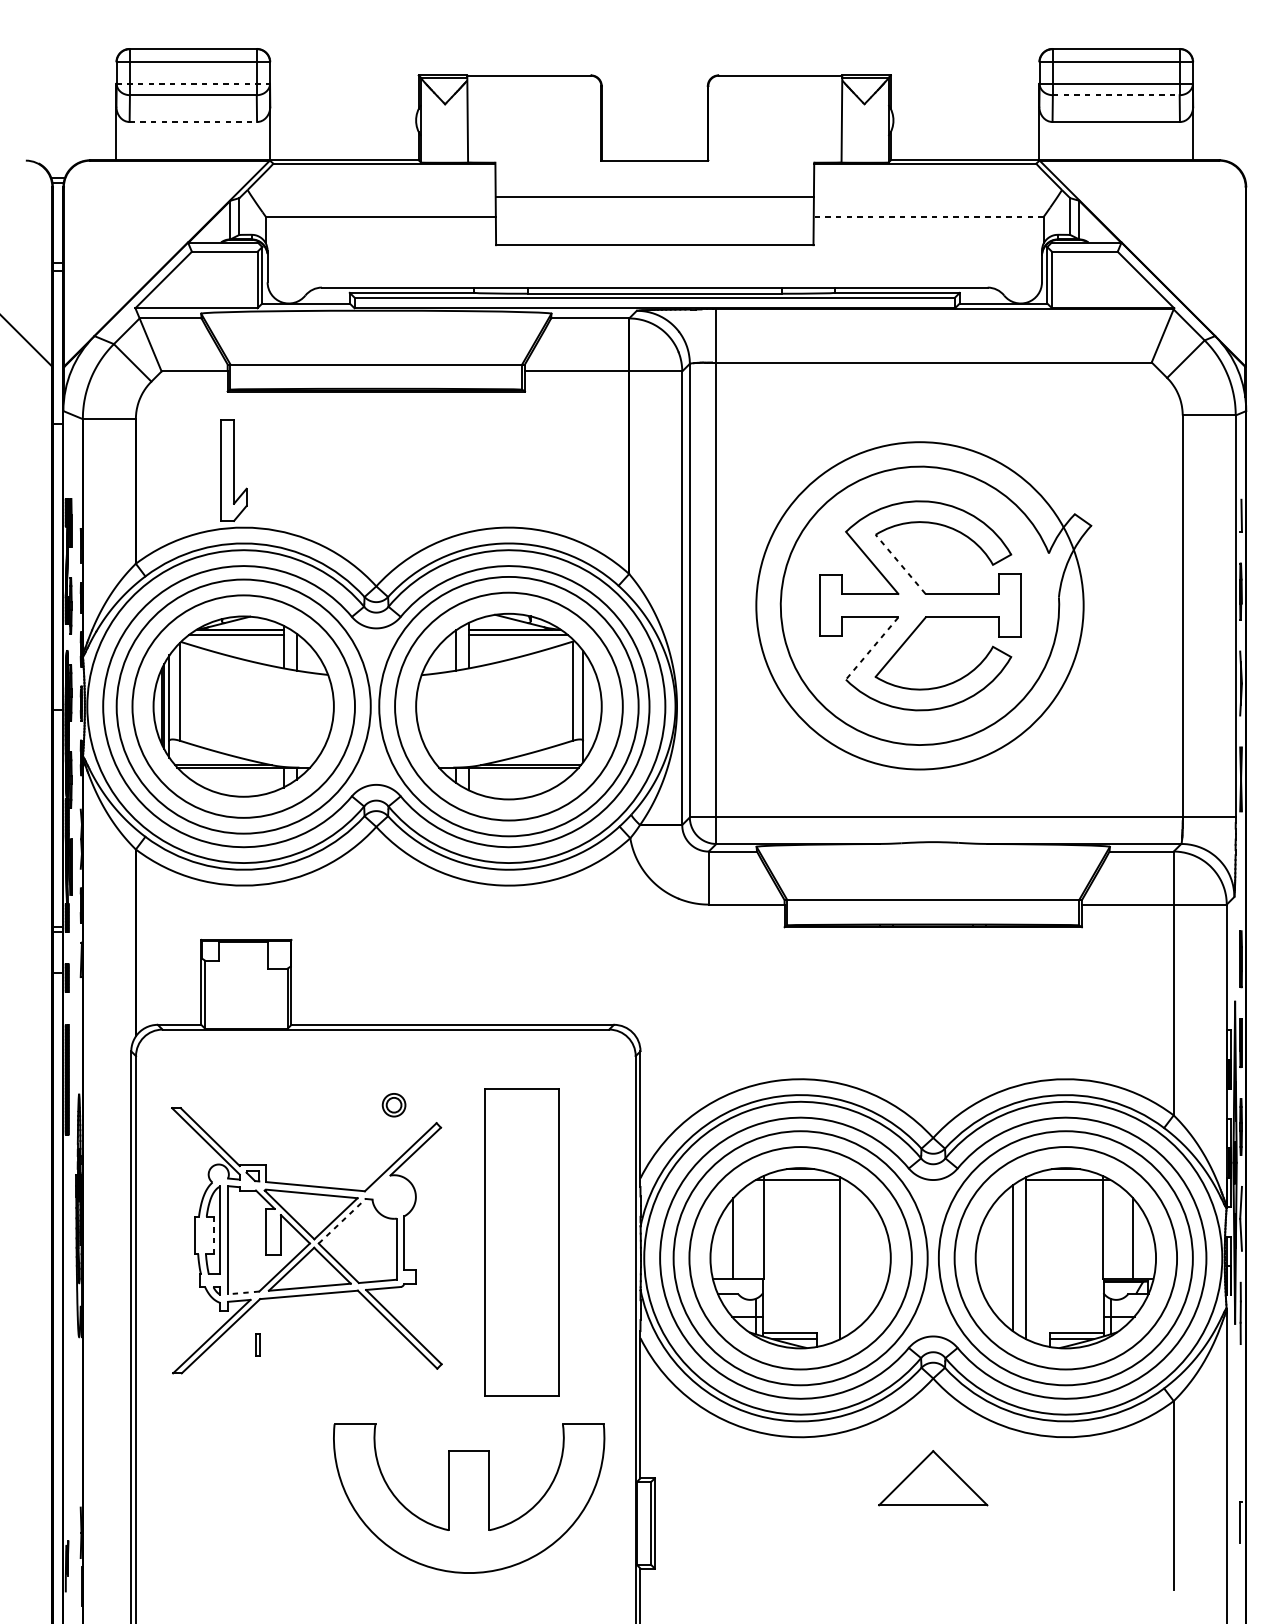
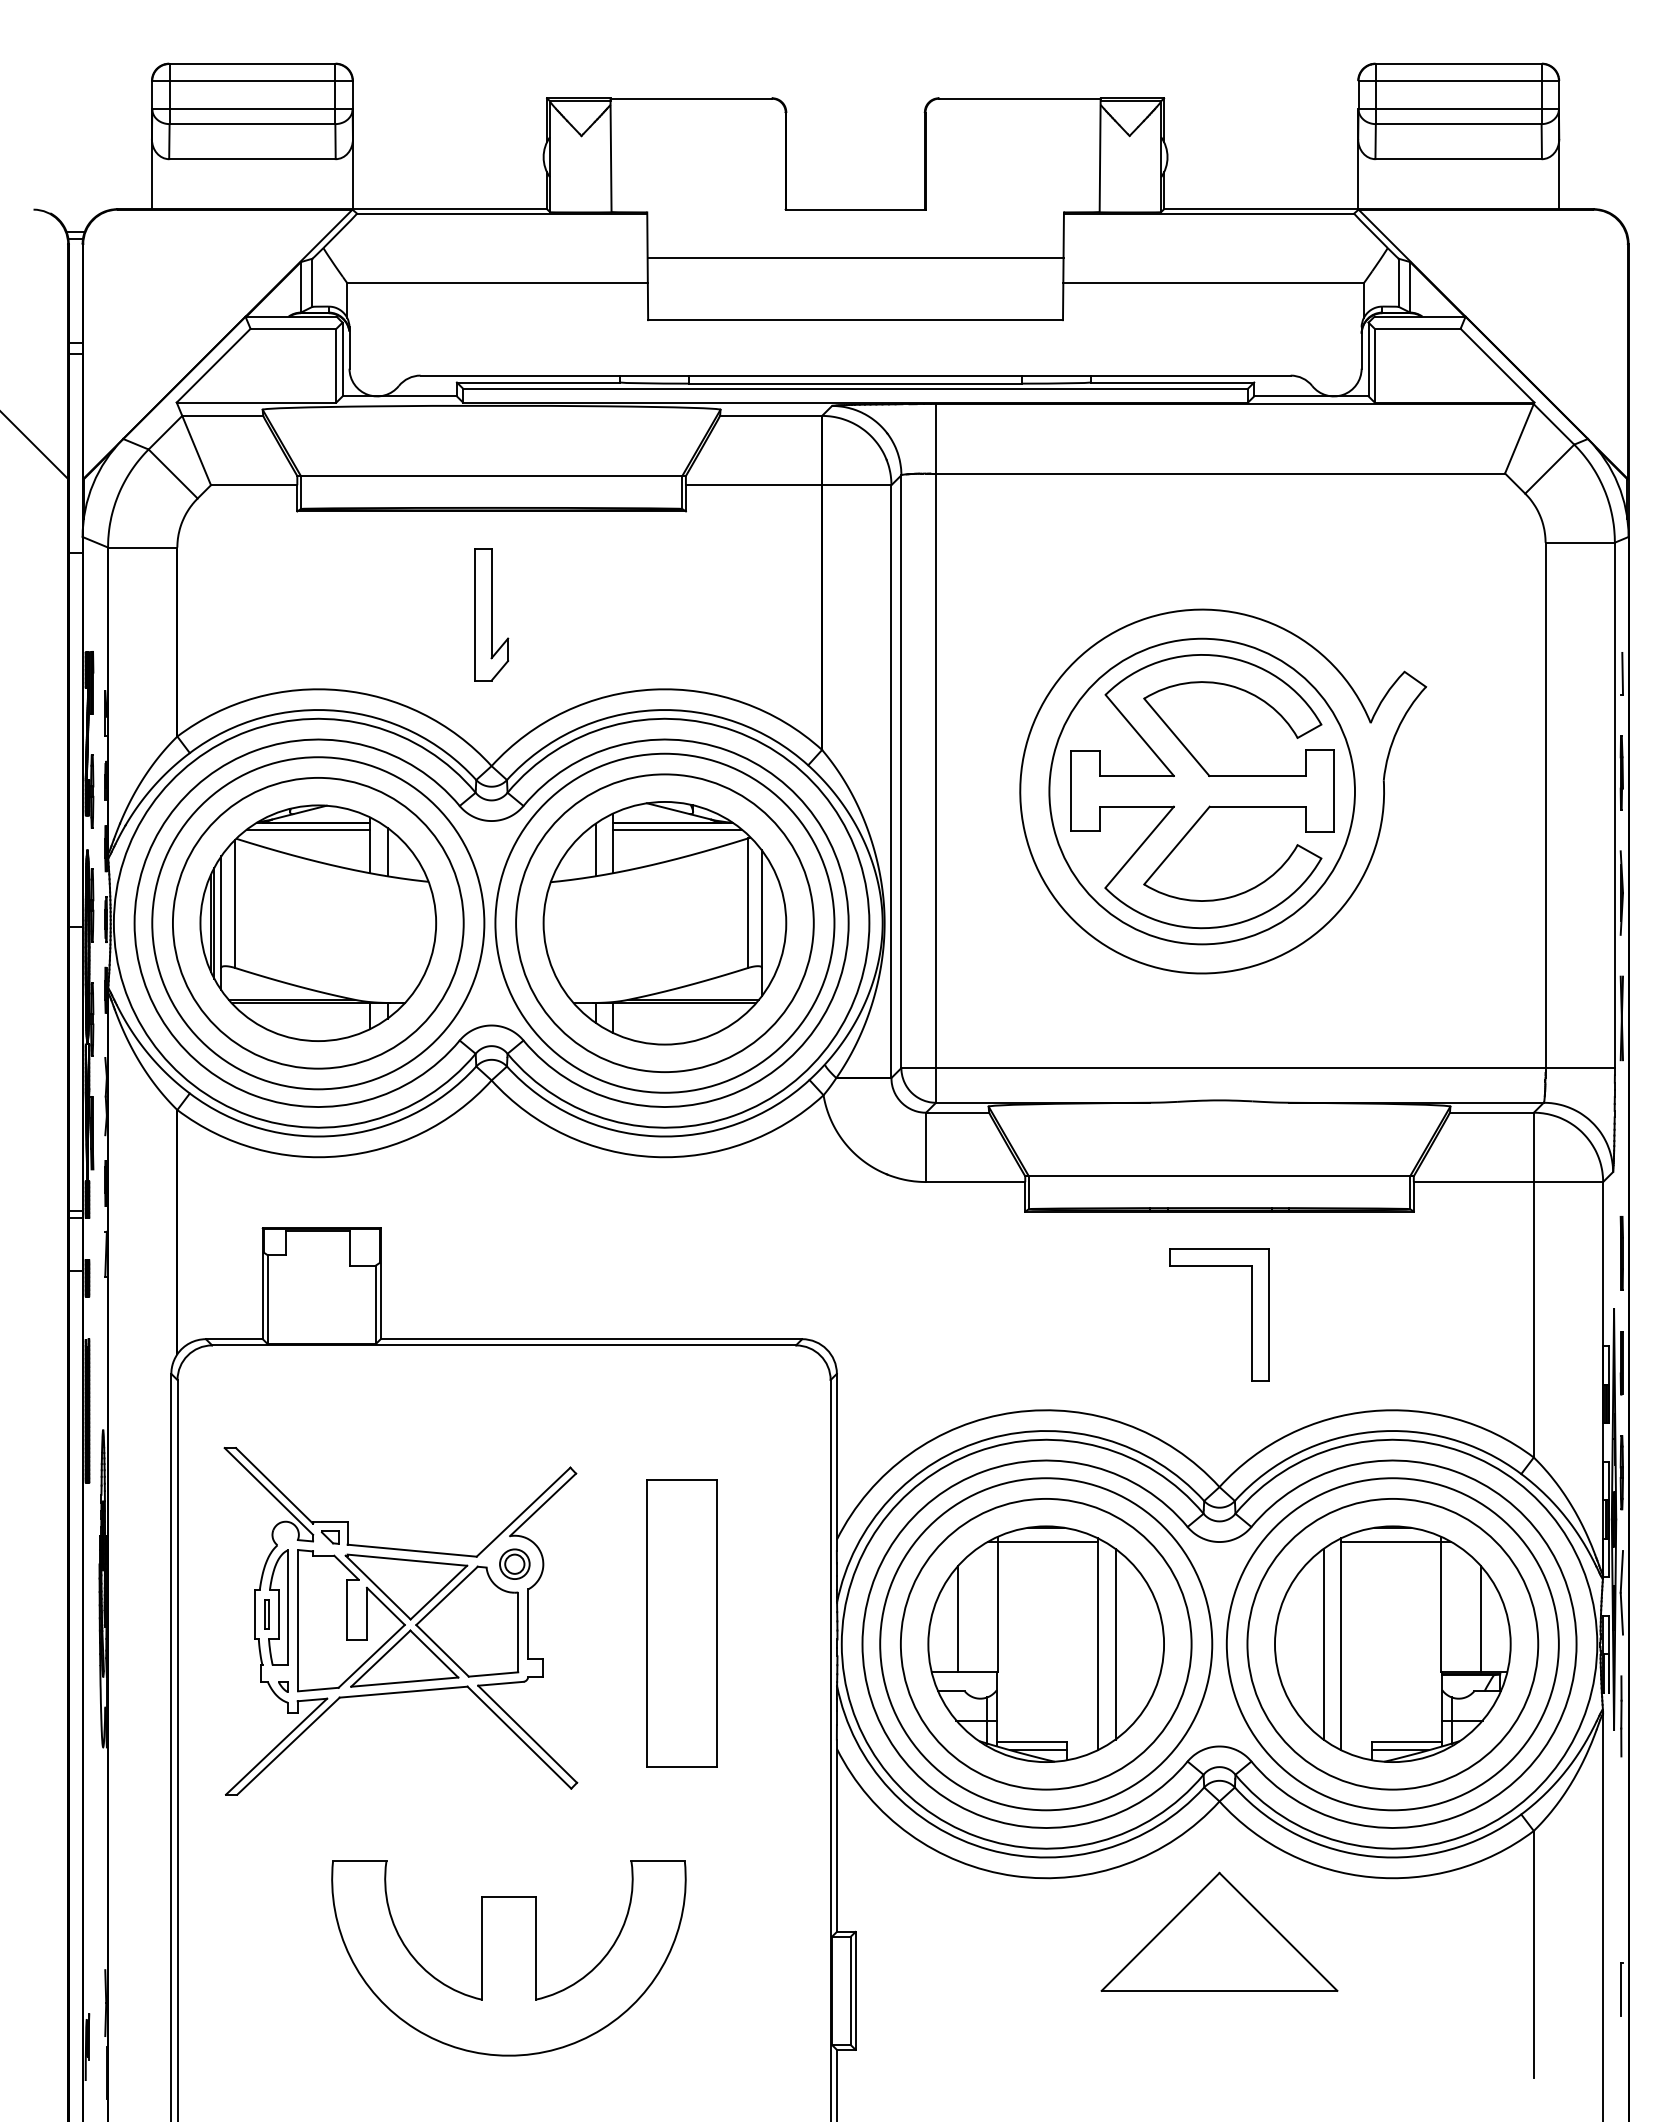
line: (193, 84) -> (252, 109), dashed -> solid
line: (1116, 95) -> (1458, 124), dashed -> solid
line: (193, 122) -> (252, 159), dashed -> solid
line: (928, 217) -> (1213, 283), dashed -> solid
part: (233, 470) -> (491, 614), moved
line: (900, 564) -> (1176, 737), dashed -> solid
circle: (919, 605) -> (1201, 791), size x0.71
line: (872, 648) -> (1139, 847), dashed -> solid
part: (957, 1005) -> (1251, 1314), added
part: (393, 1104) -> (514, 1563), moved
line: (342, 1220) -> (447, 1595), dashed -> solid
line: (214, 1234) -> (279, 1613), dashed -> solid
part: (521, 1242) -> (681, 1623), size x0.71
line: (853, 1257) -> (1115, 1643), added
line: (243, 1292) -> (317, 1689), dashed -> solid
part: (257, 1344) -> (266, 1614), moved
part: (933, 1478) -> (1219, 1931), size x1.67
part: (468, 1498) -> (508, 1958), moved

